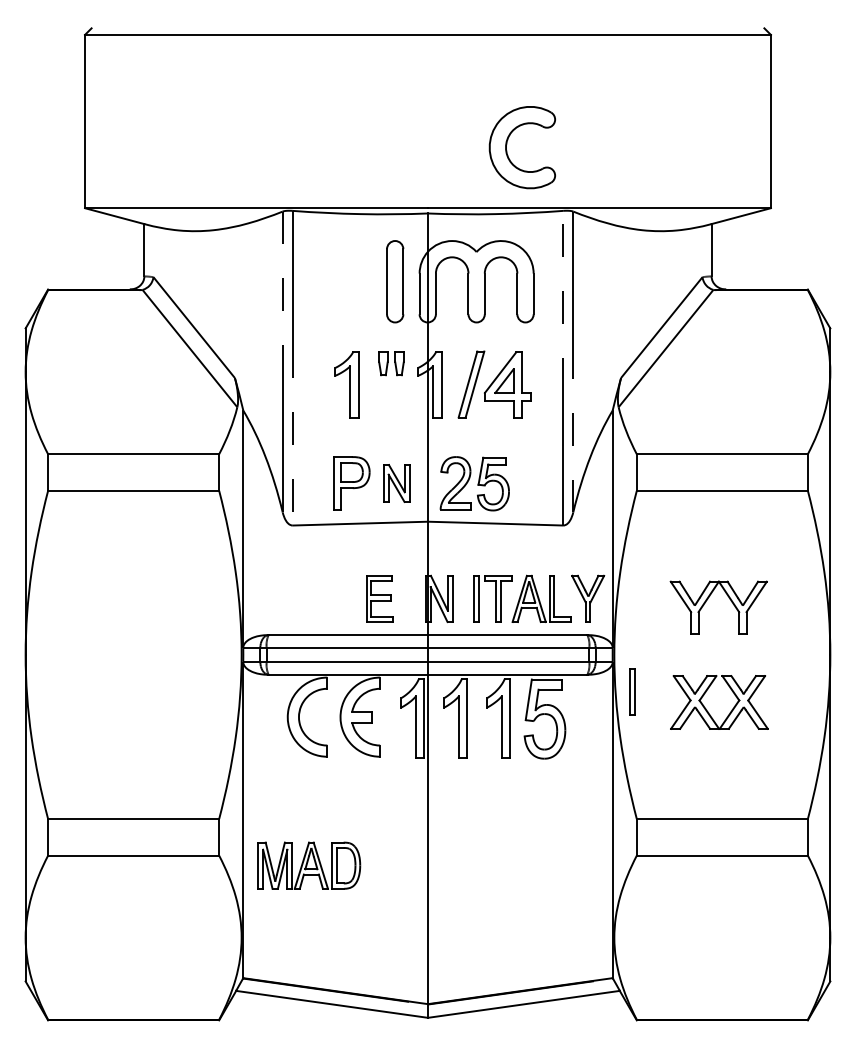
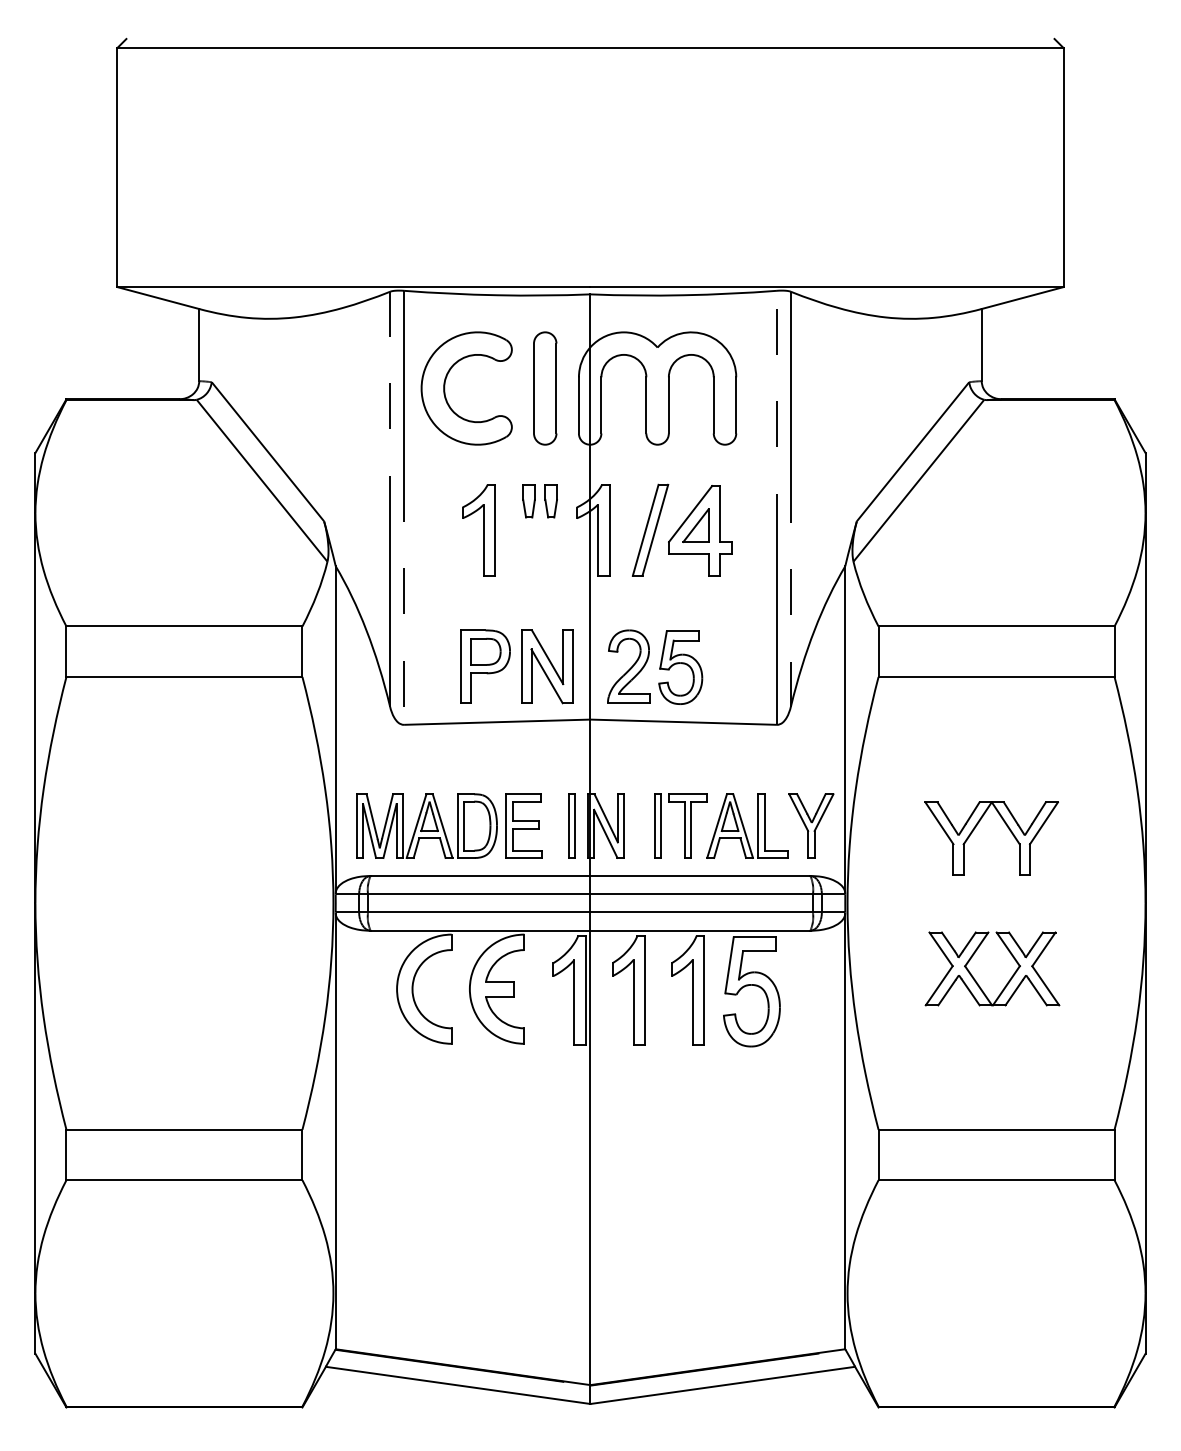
part: (507, 147) -> (445, 388), moved
part: (396, 483) -> (547, 666), size x1.43
part: (631, 691) -> (571, 825), moved
part: (309, 865) -> (426, 825), moved

